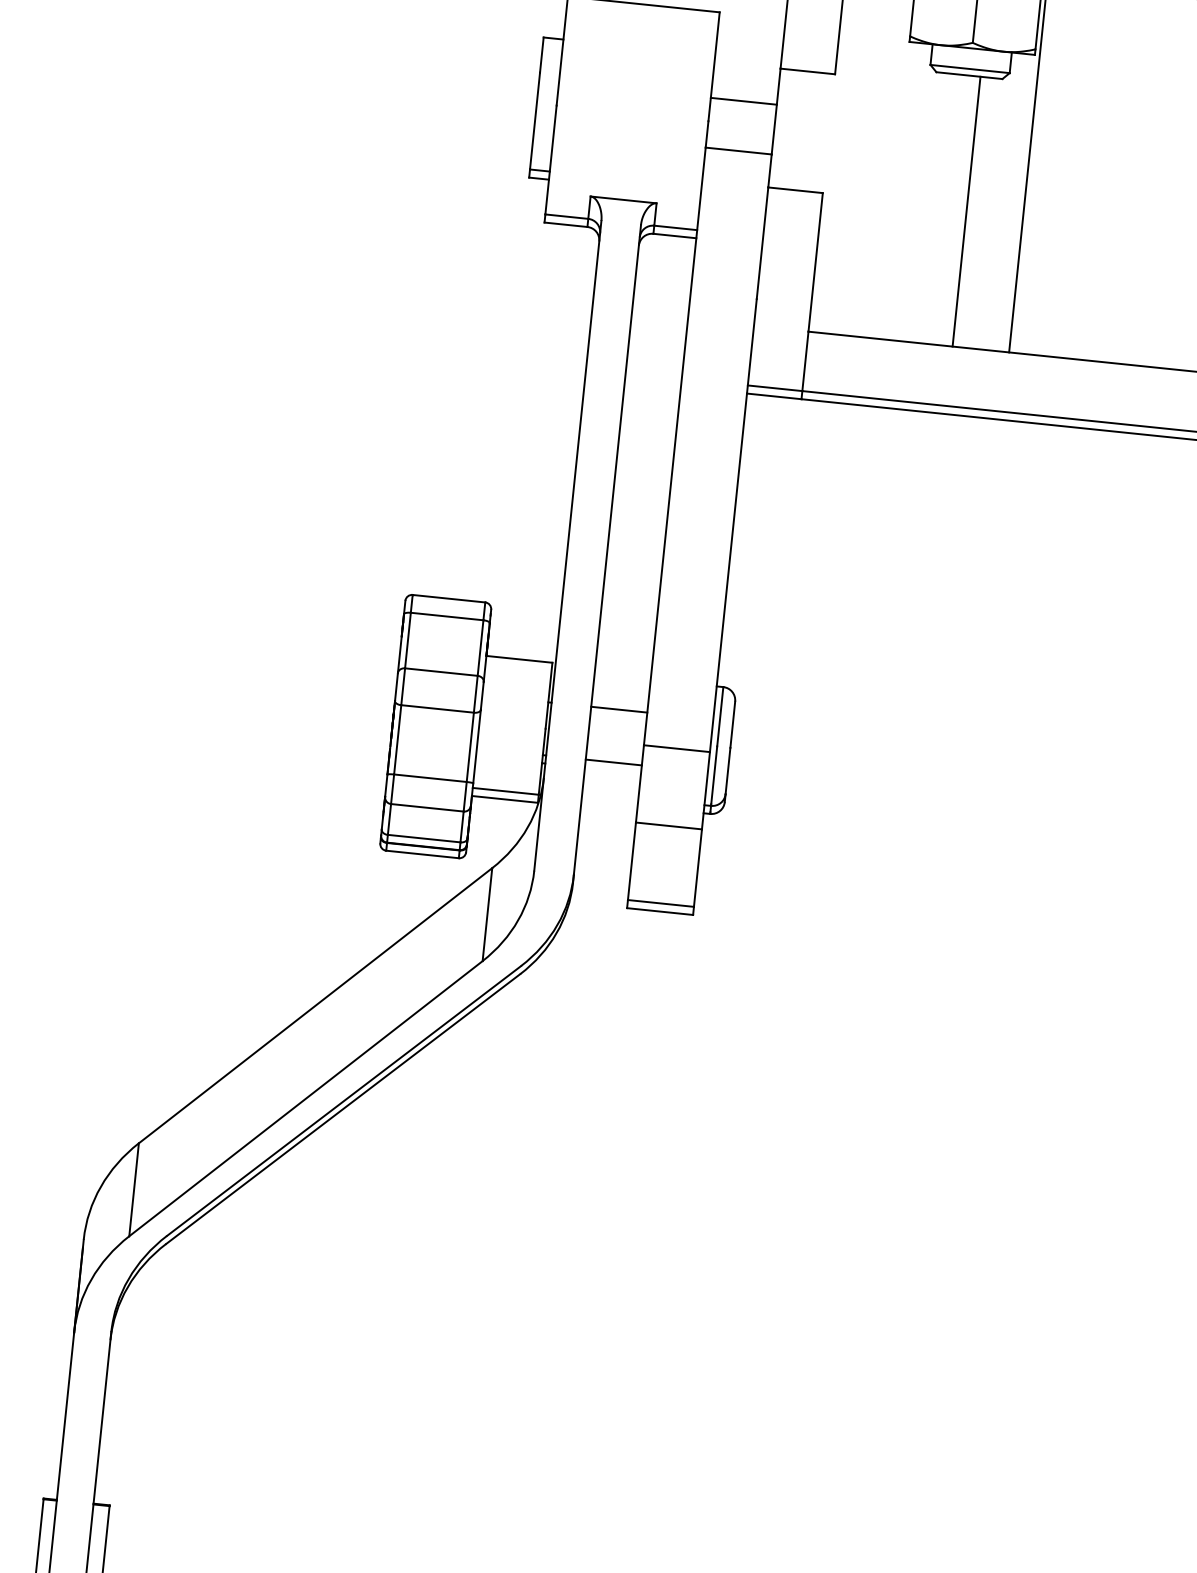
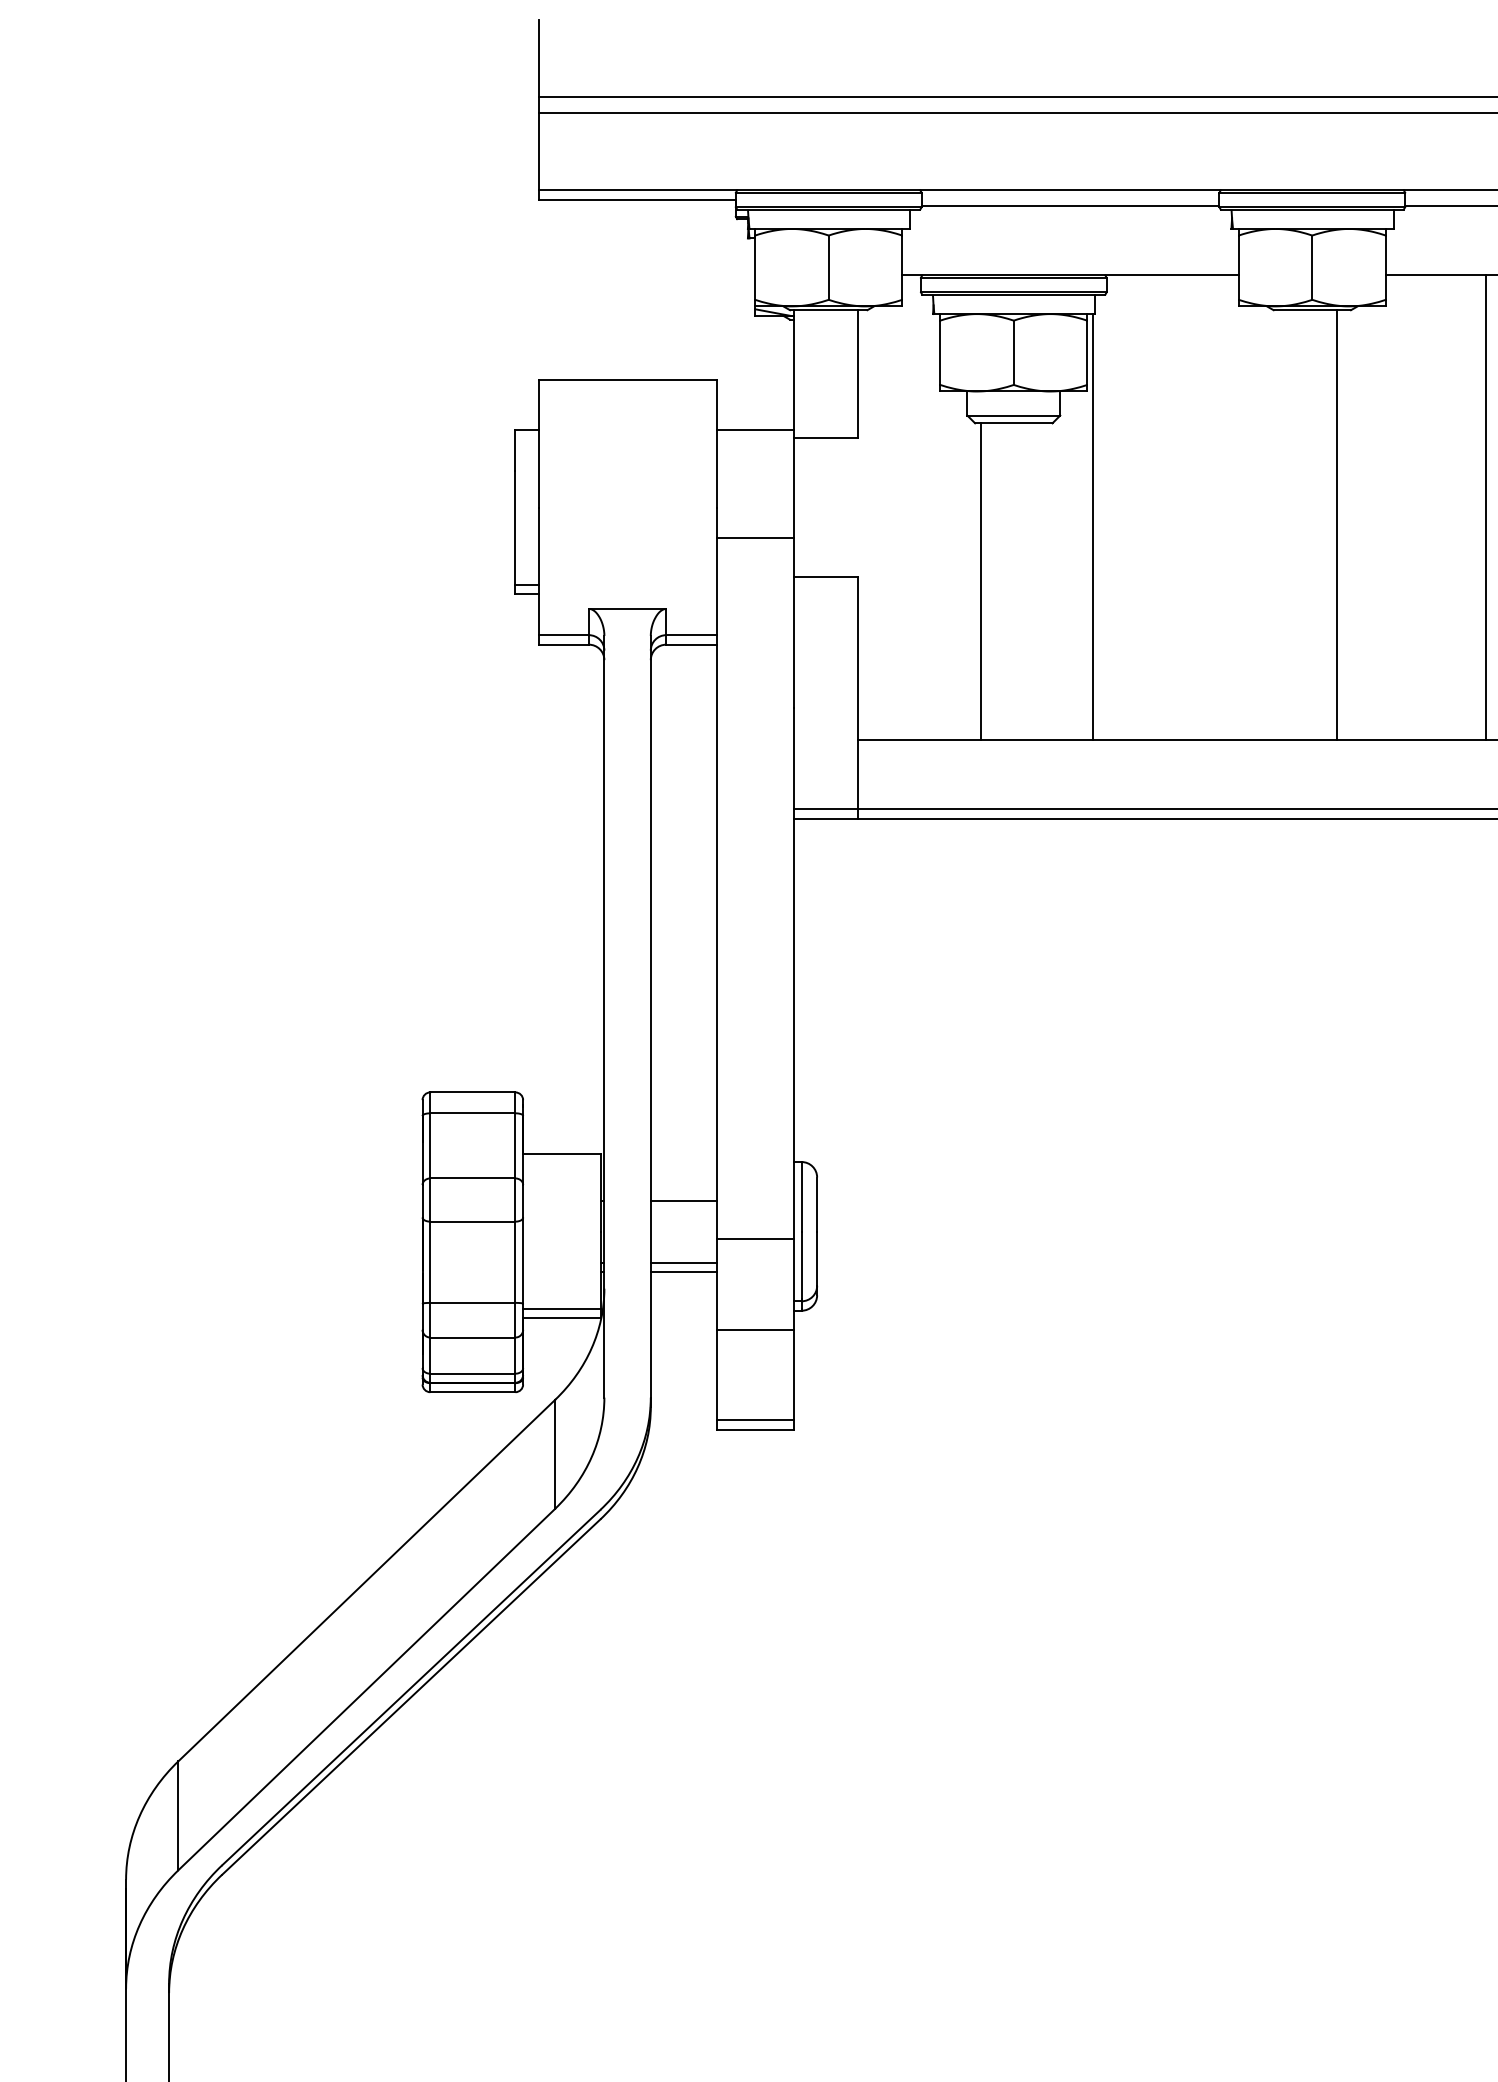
line: (743, 101) -> (754, 430), moved
line: (966, 211) -> (980, 581), moved
line: (612, 770) -> (683, 1272), added

